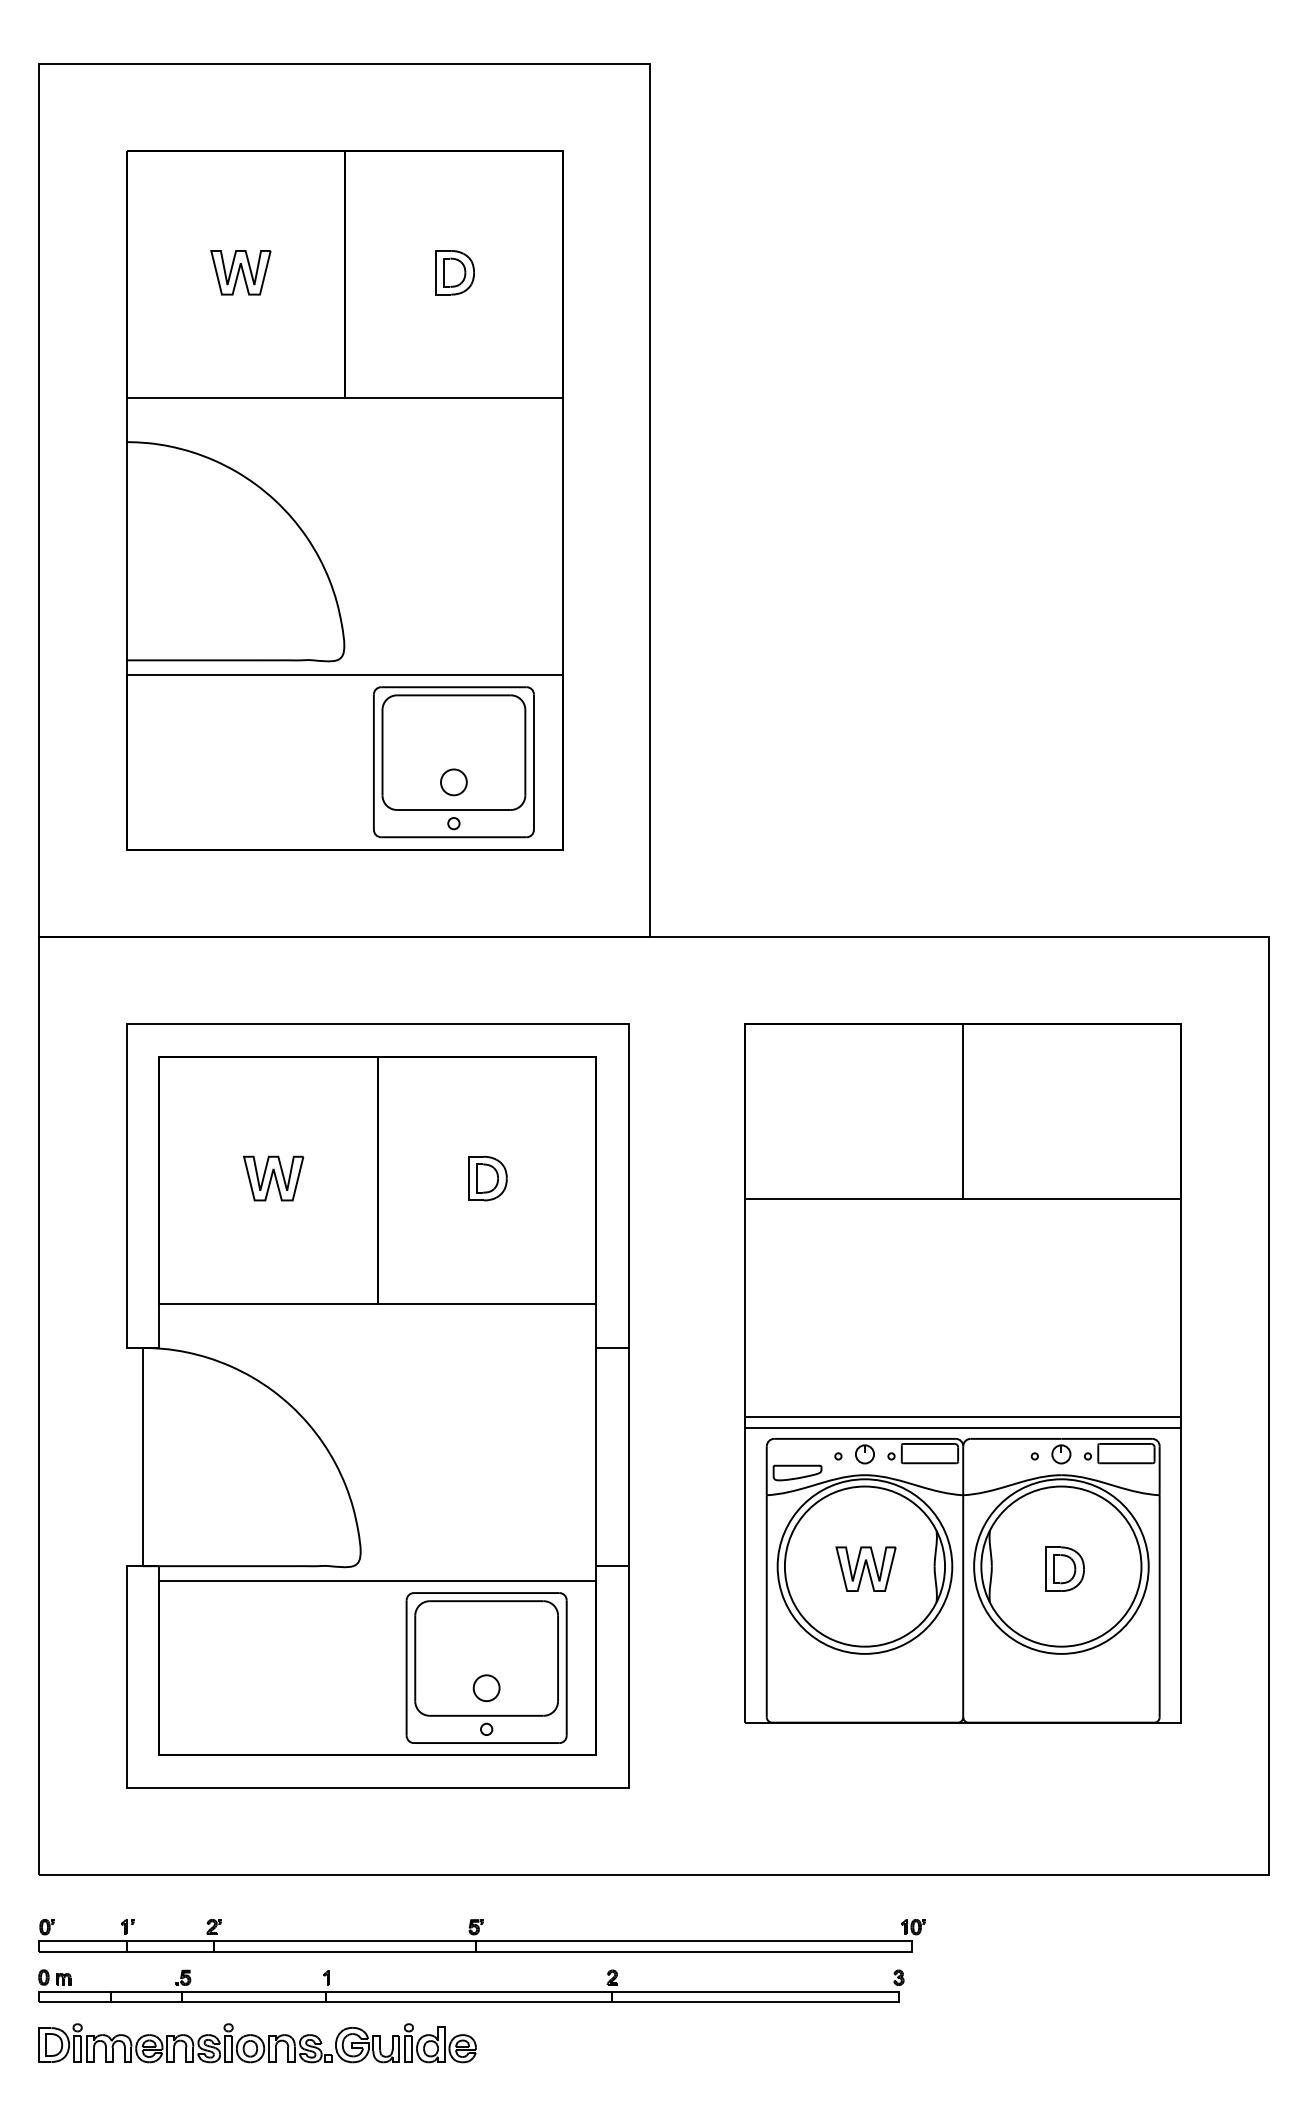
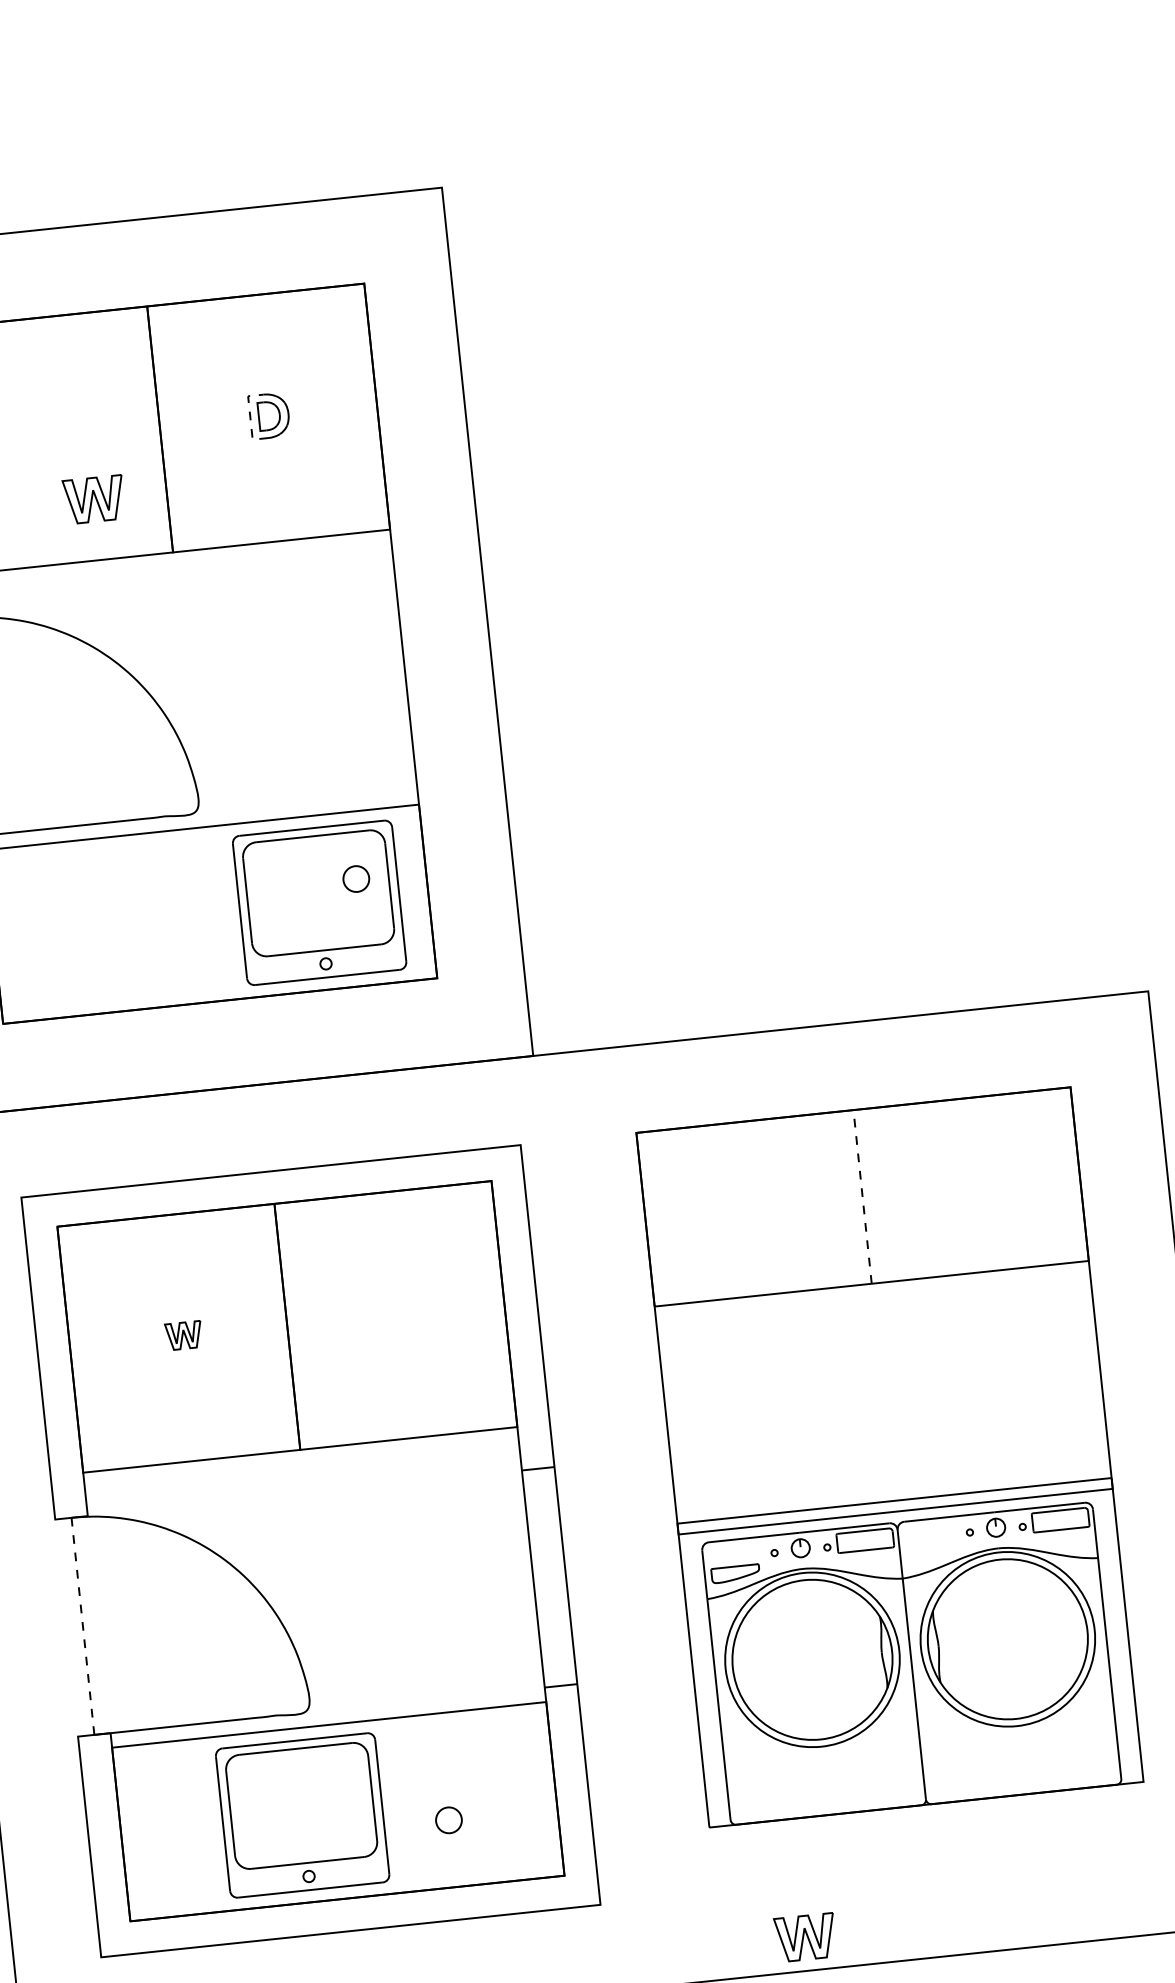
part: (240, 272) -> (93, 499), moved
line: (435, 272) -> (250, 417), solid -> dashed
circle: (453, 782) -> (355, 879), moved
line: (963, 1110) -> (862, 1195), solid -> dashed
part: (273, 1178) -> (183, 1335), size x0.6
part: (487, 1178) -> (396, 1313), removed
line: (142, 1457) -> (82, 1626), solid -> dashed
part: (865, 1568) -> (804, 1937), moved
part: (1064, 1568) -> (1011, 1640), removed
part: (486, 1667) -> (302, 1814), moved

